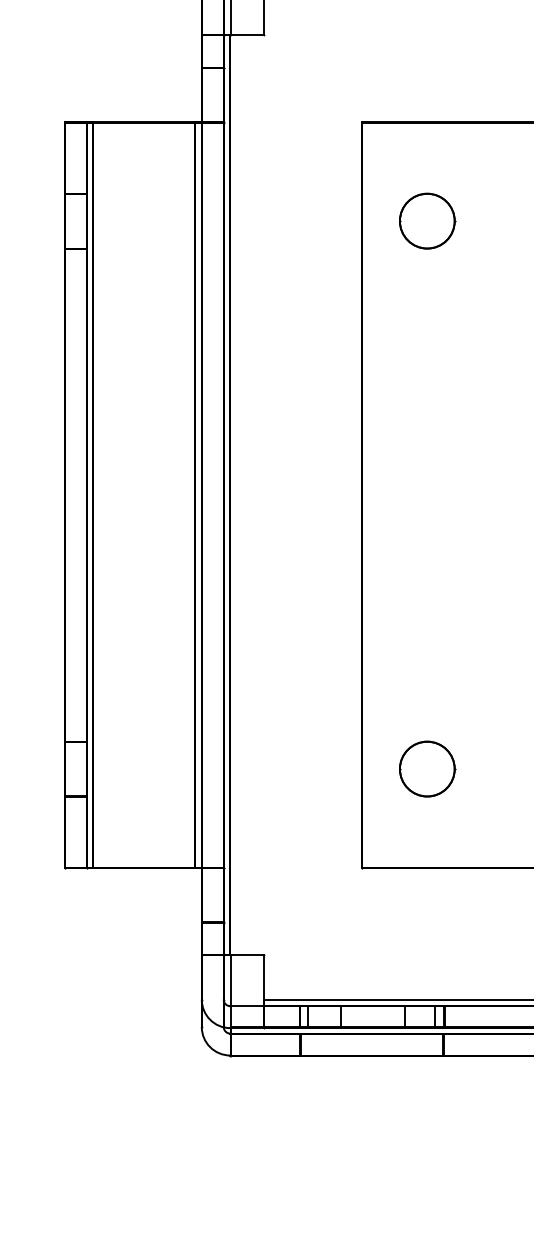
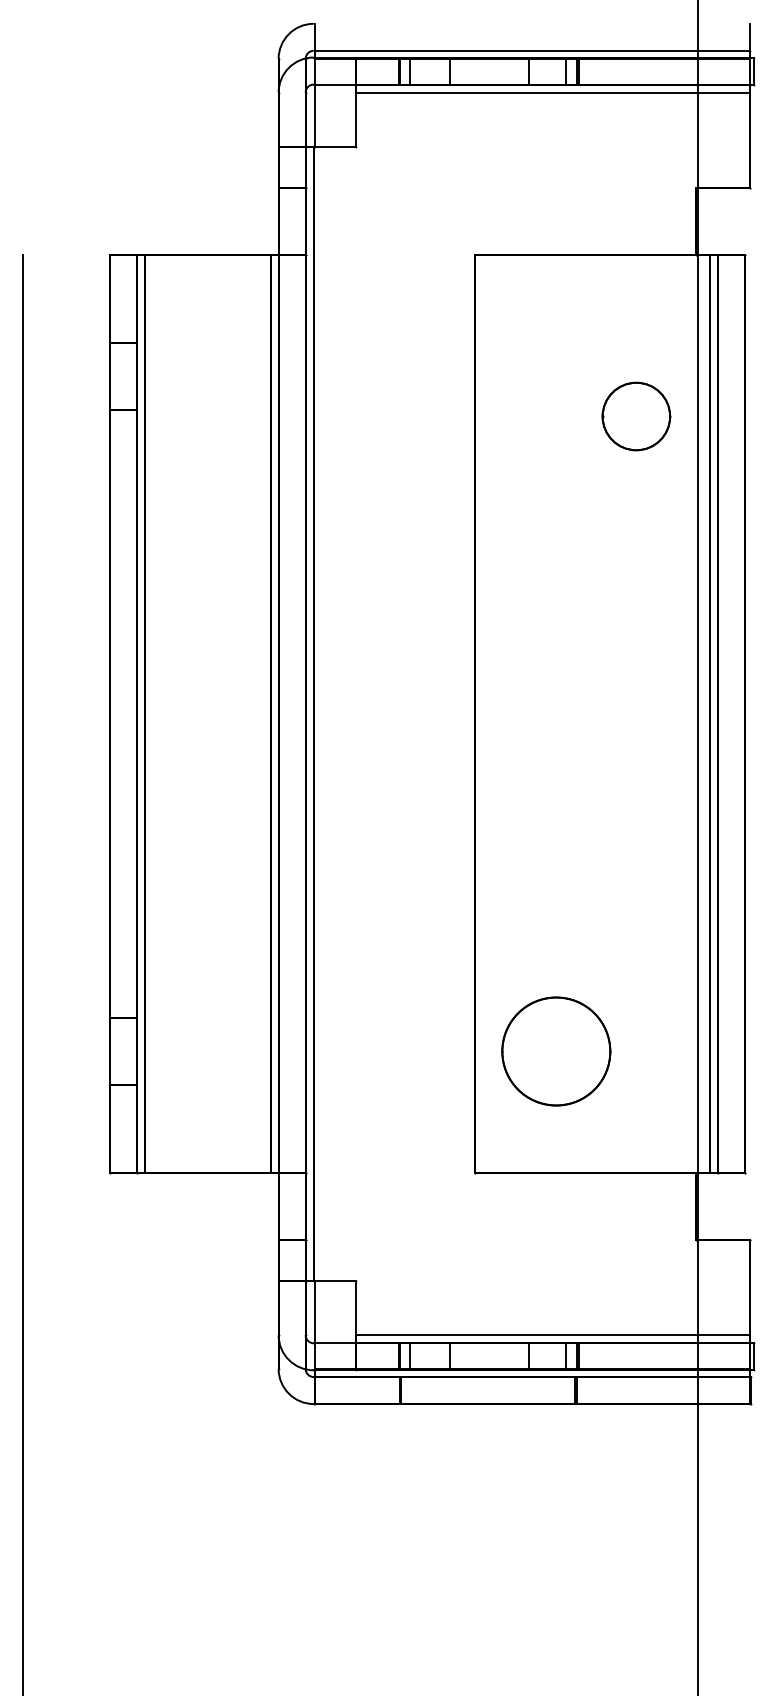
part: (427, 221) -> (636, 416), moved
part: (427, 768) -> (556, 1050), size x1.6

